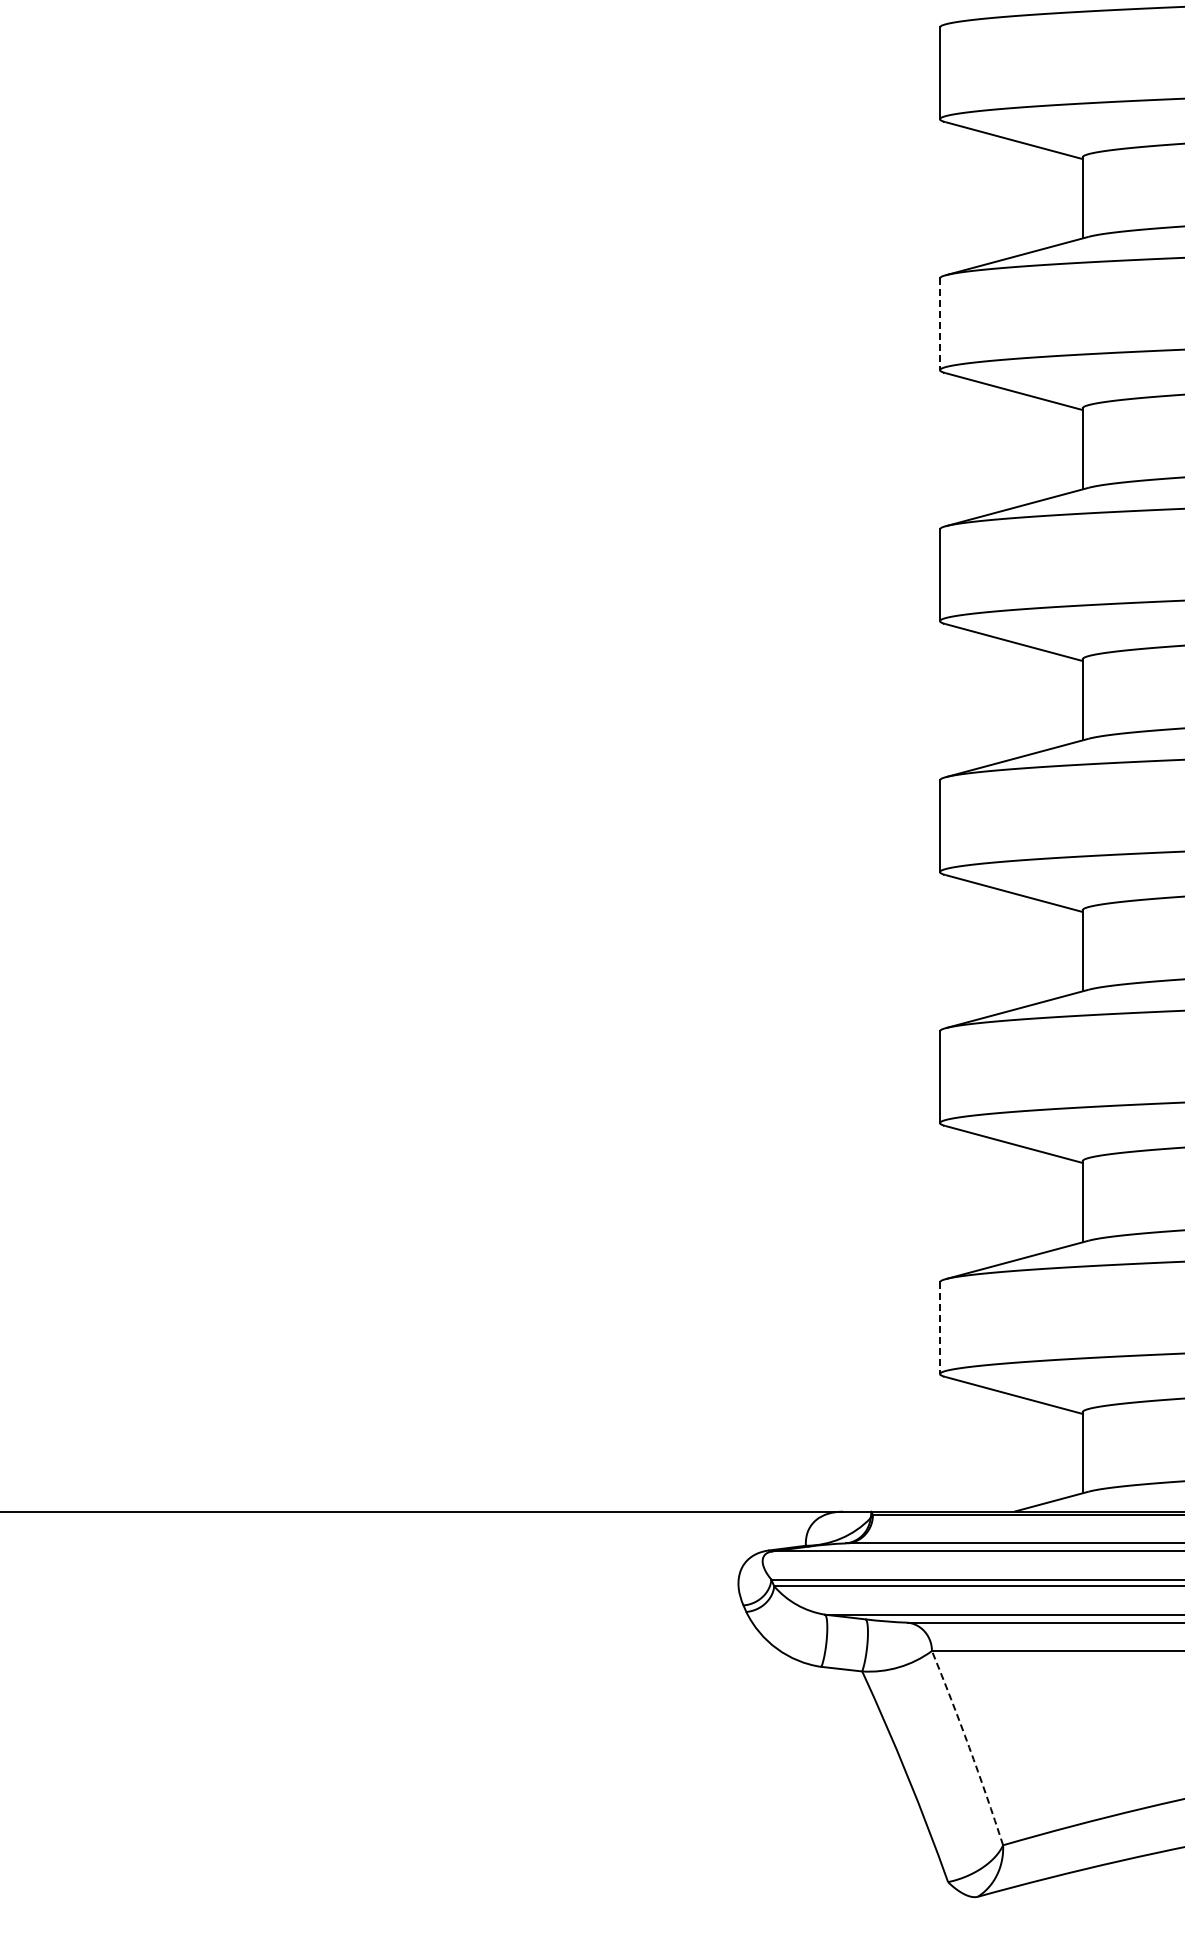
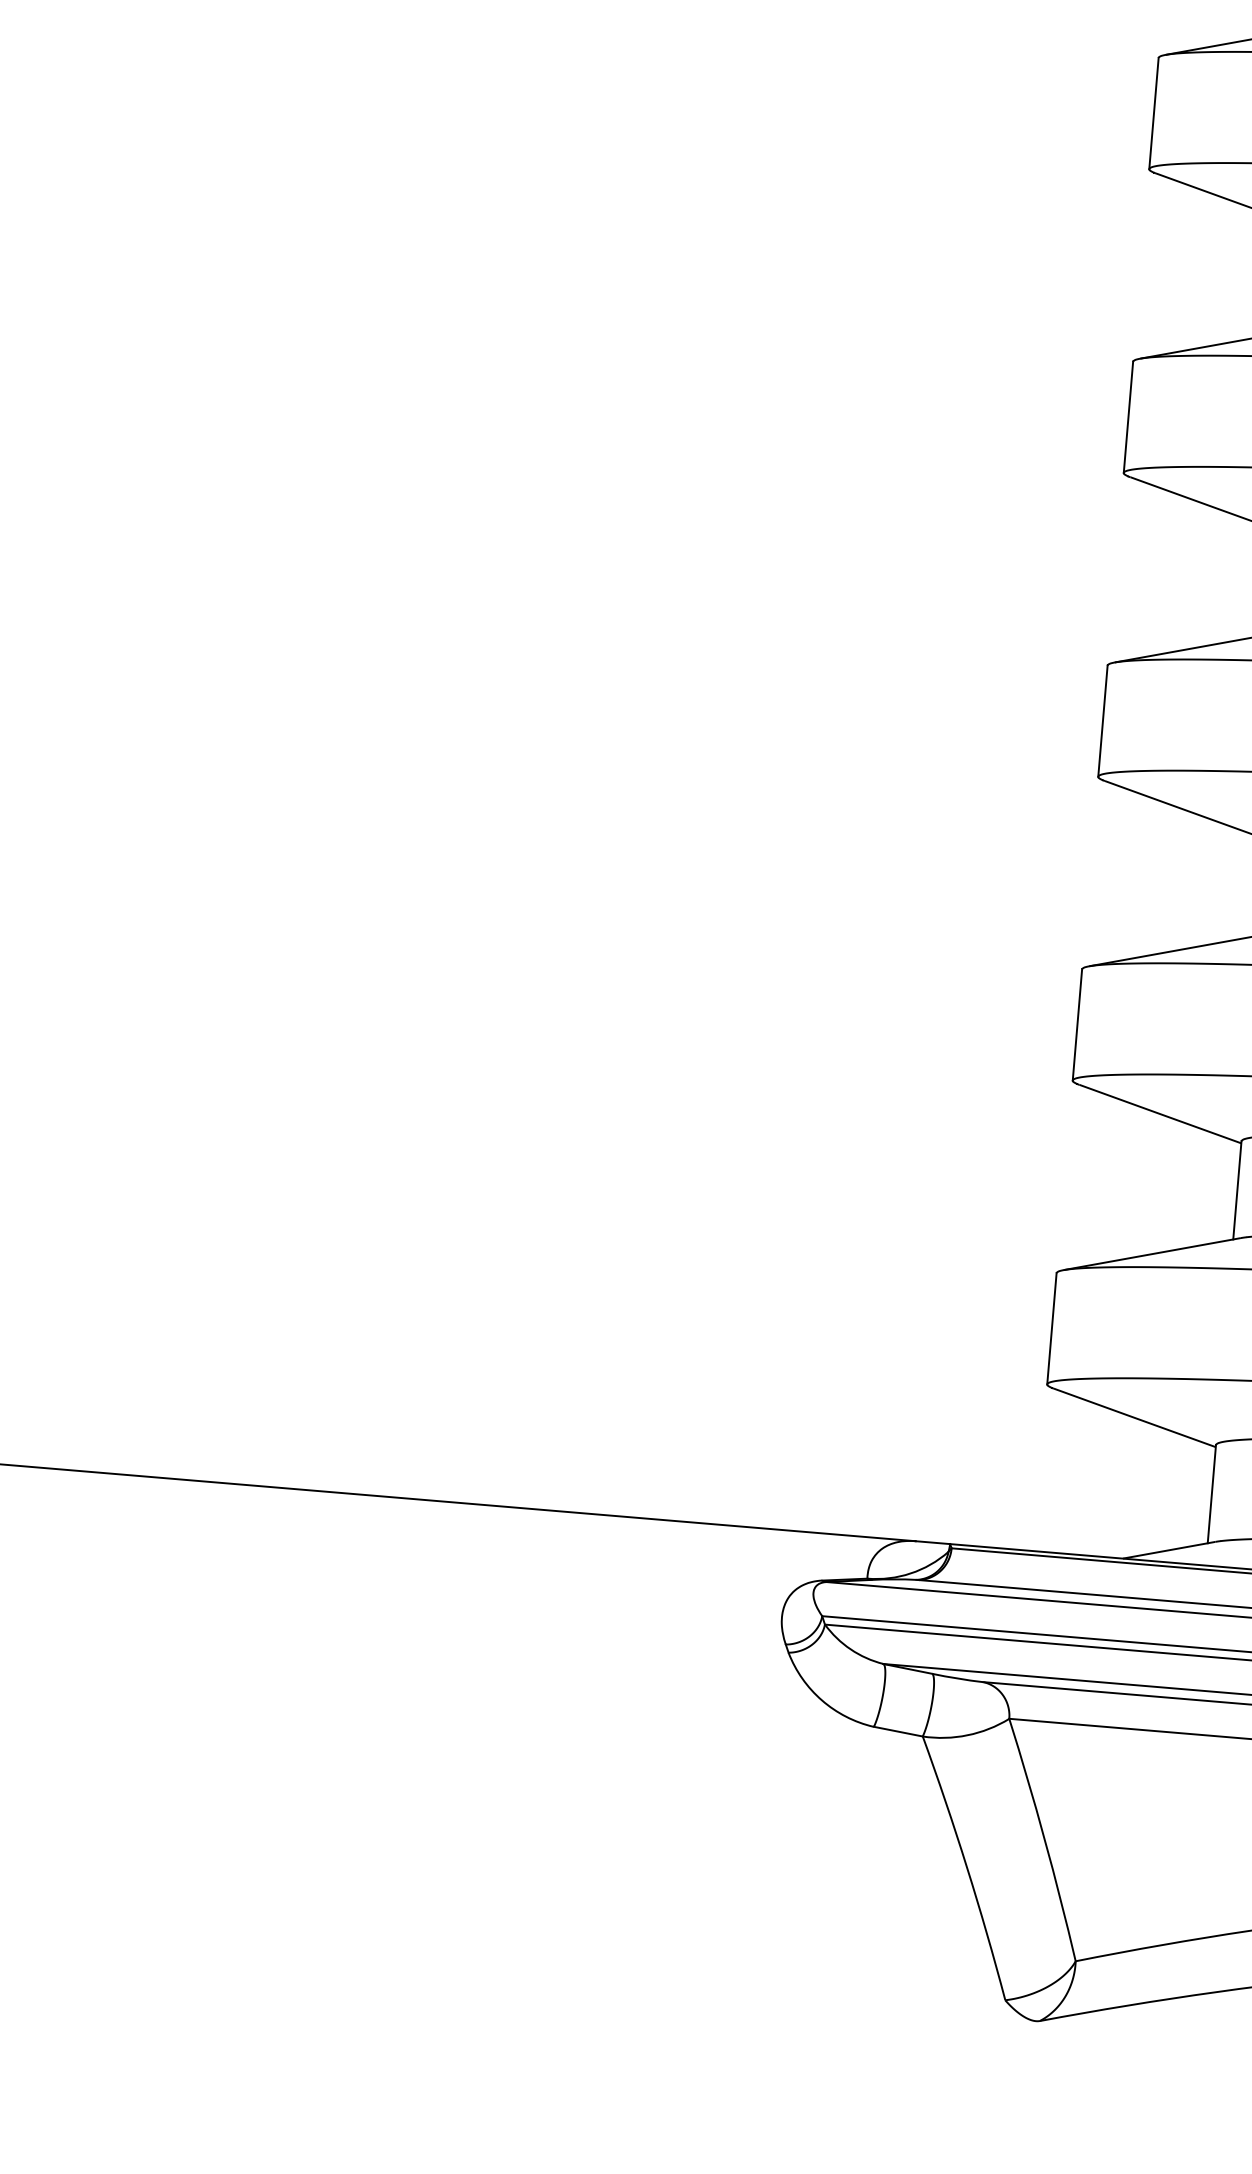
line: (940, 324) -> (1154, 113), dashed -> solid
line: (940, 1328) -> (1052, 1329), dashed -> solid
arc: (969, 1747) -> (1044, 1839), dashed -> solid

